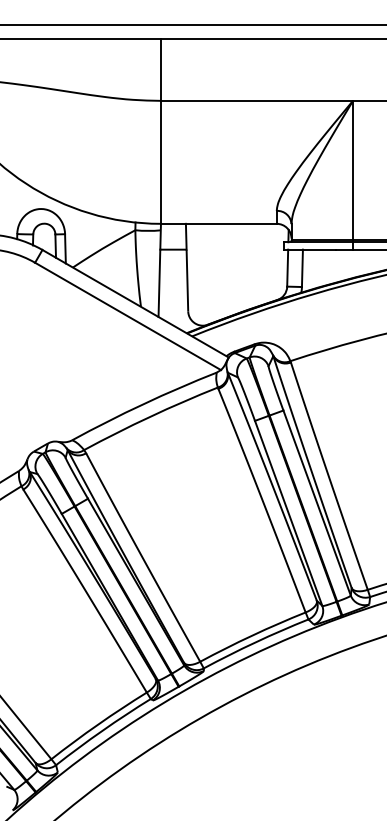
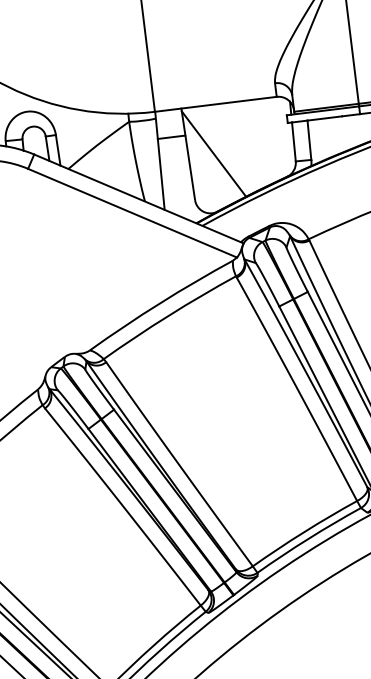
line: (211, 269) -> (214, 153), added

